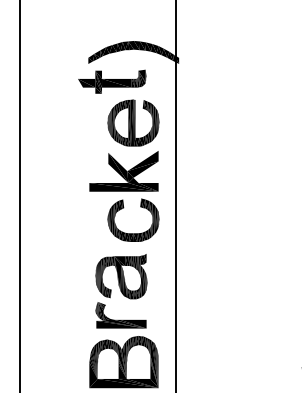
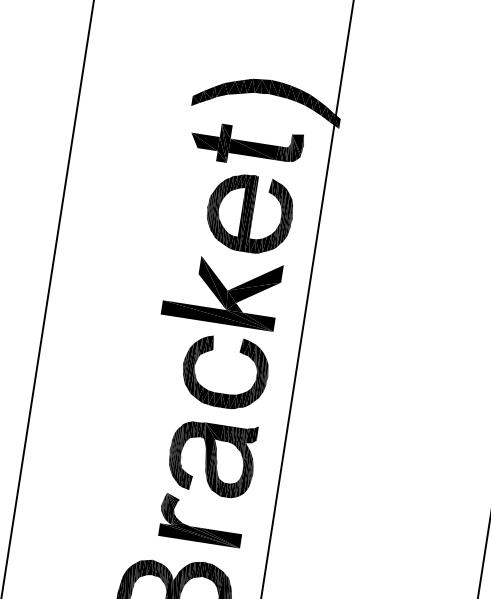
part: (112, 81) -> (247, 145), moved
part: (121, 291) -> (208, 481), moved

